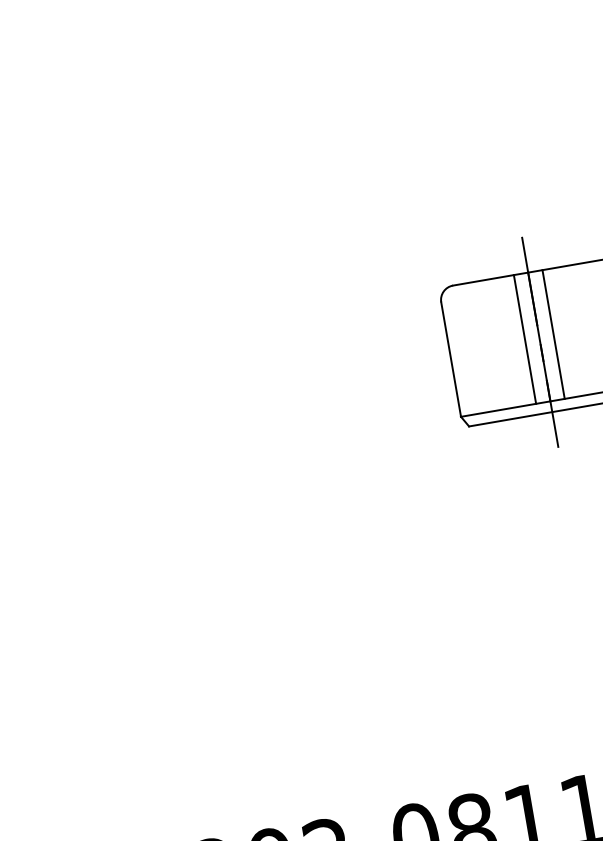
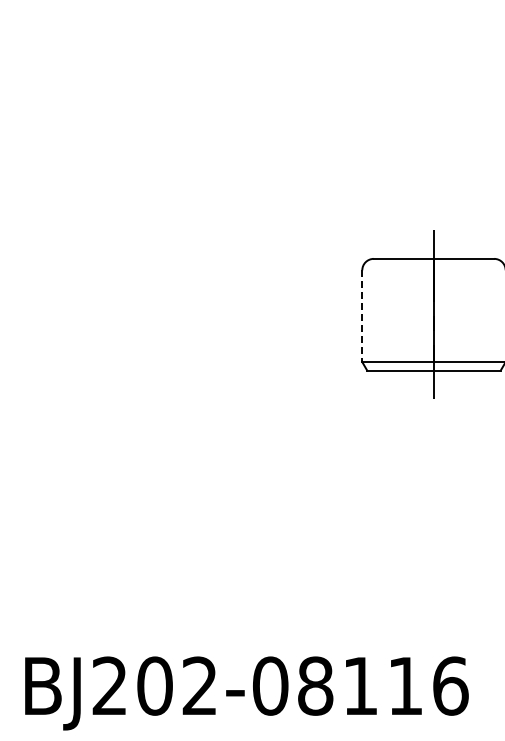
line: (553, 334) -> (445, 310), removed
line: (524, 339) -> (422, 310), removed
line: (451, 359) -> (362, 316), solid -> dashed

